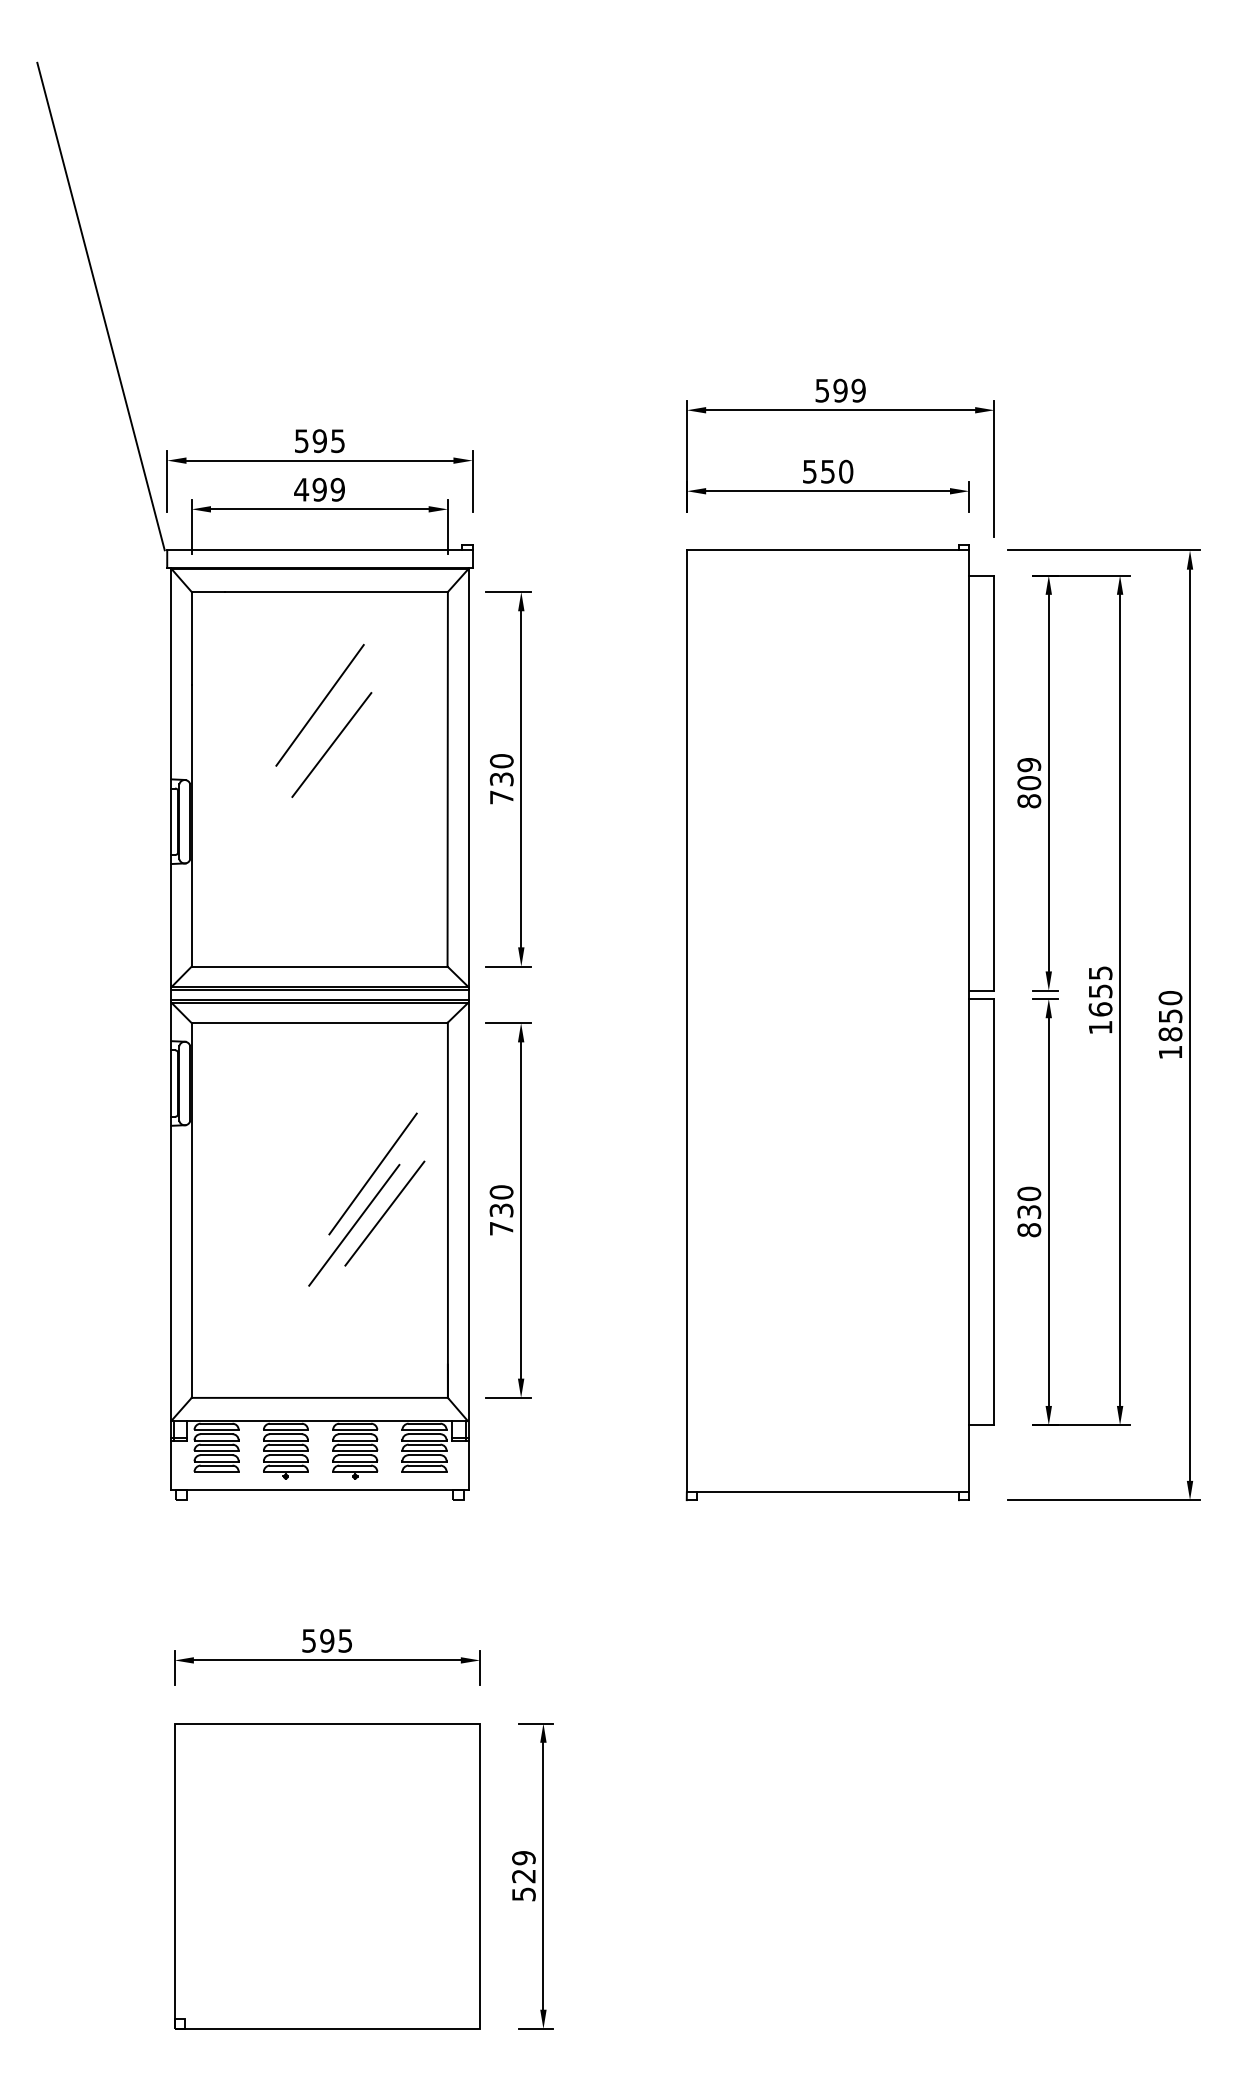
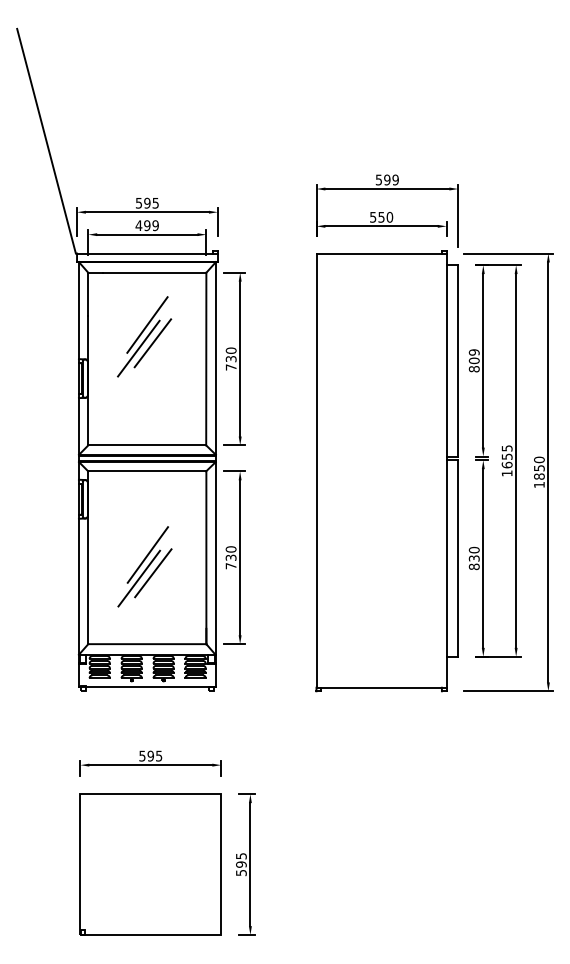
line: (300, 756) -> (138, 348), added
part: (365, 1198) -> (144, 566), moved
text: (524, 1867) -> (241, 860), 529 -> 595

